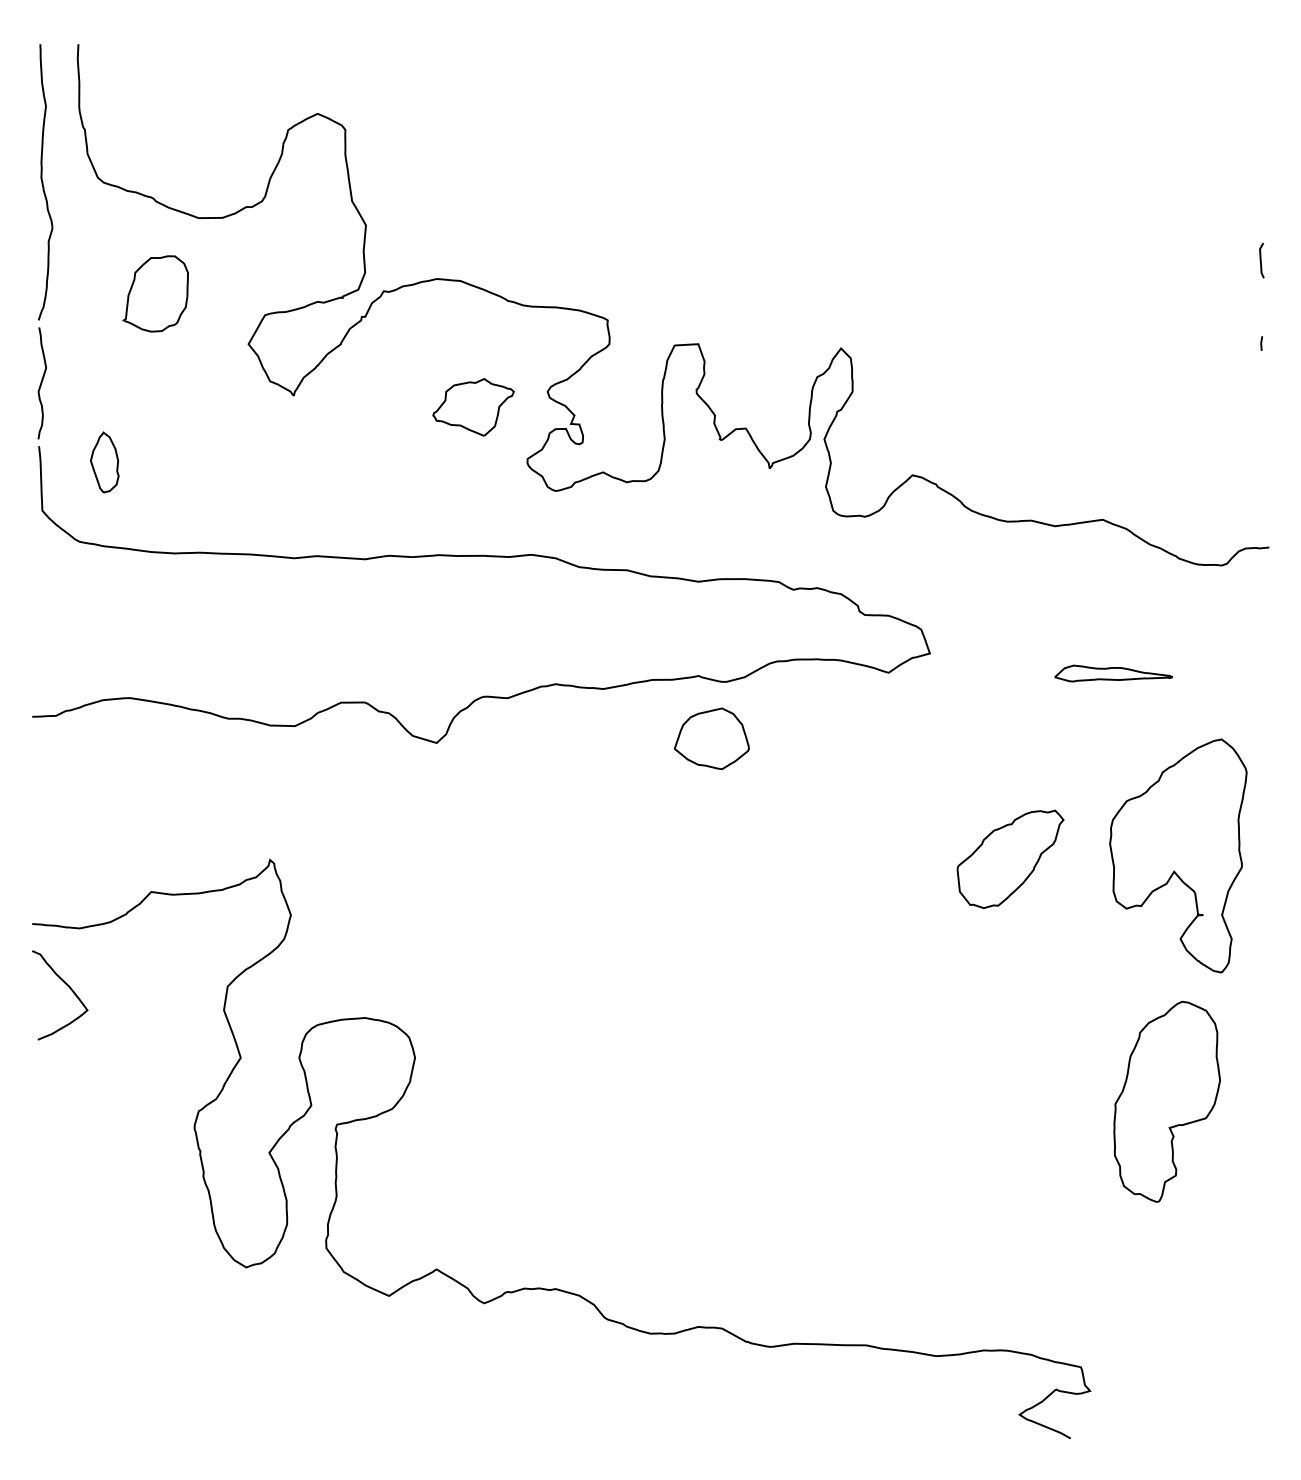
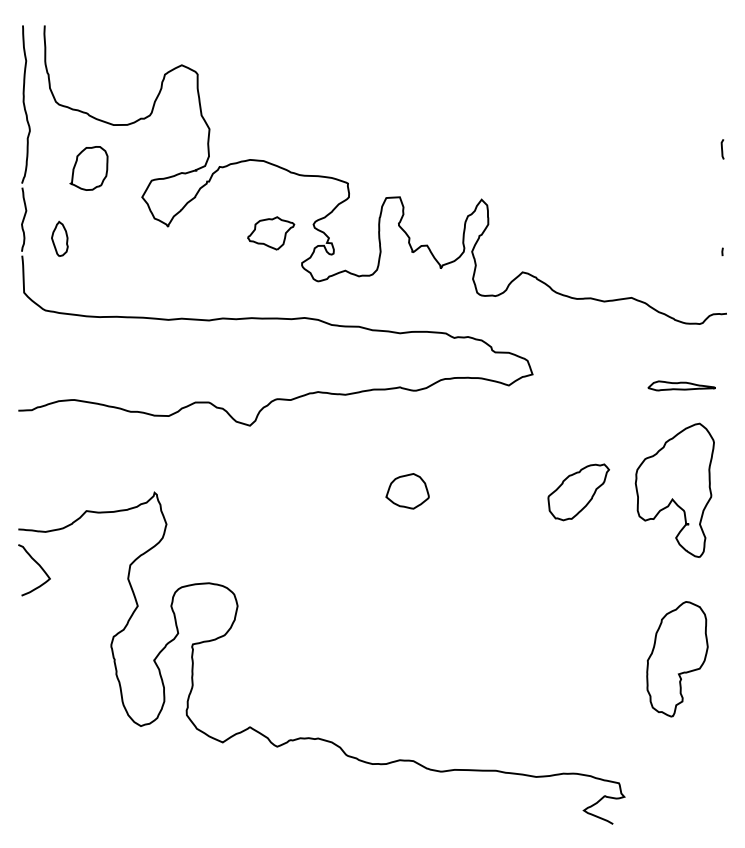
line: (1261, 342) -> (722, 251), moved
part: (104, 461) -> (59, 238), moved
part: (1113, 672) -> (681, 385), moved
part: (711, 739) -> (407, 491), moved
part: (1167, 1102) -> (677, 659), moved

